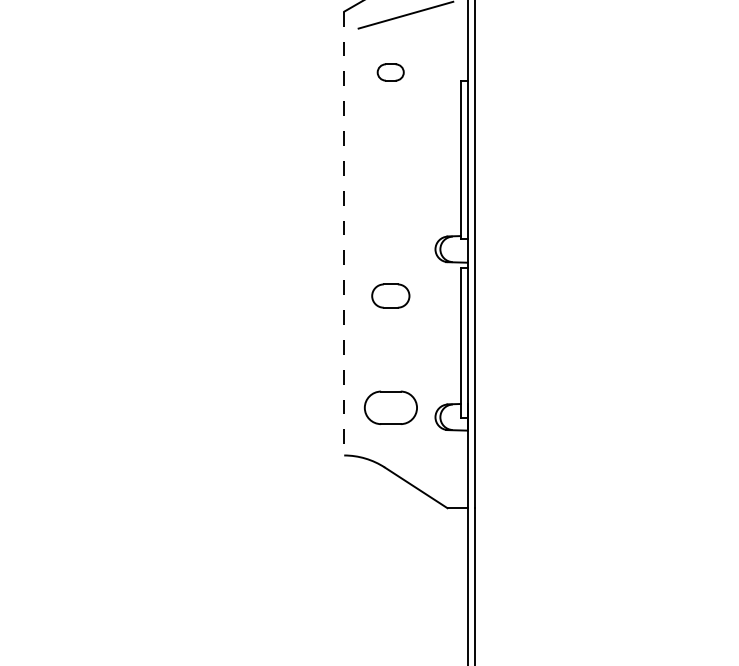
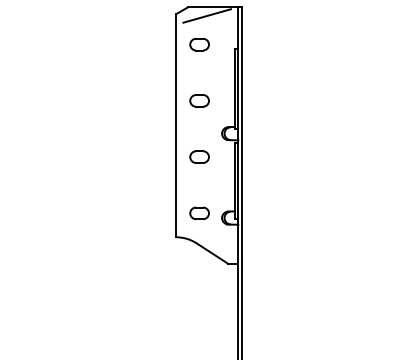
part: (390, 71) -> (199, 44), size x1.43
part: (390, 183) -> (199, 100), added
line: (344, 233) -> (176, 125), dashed -> solid
part: (390, 408) -> (199, 213), size x0.71

